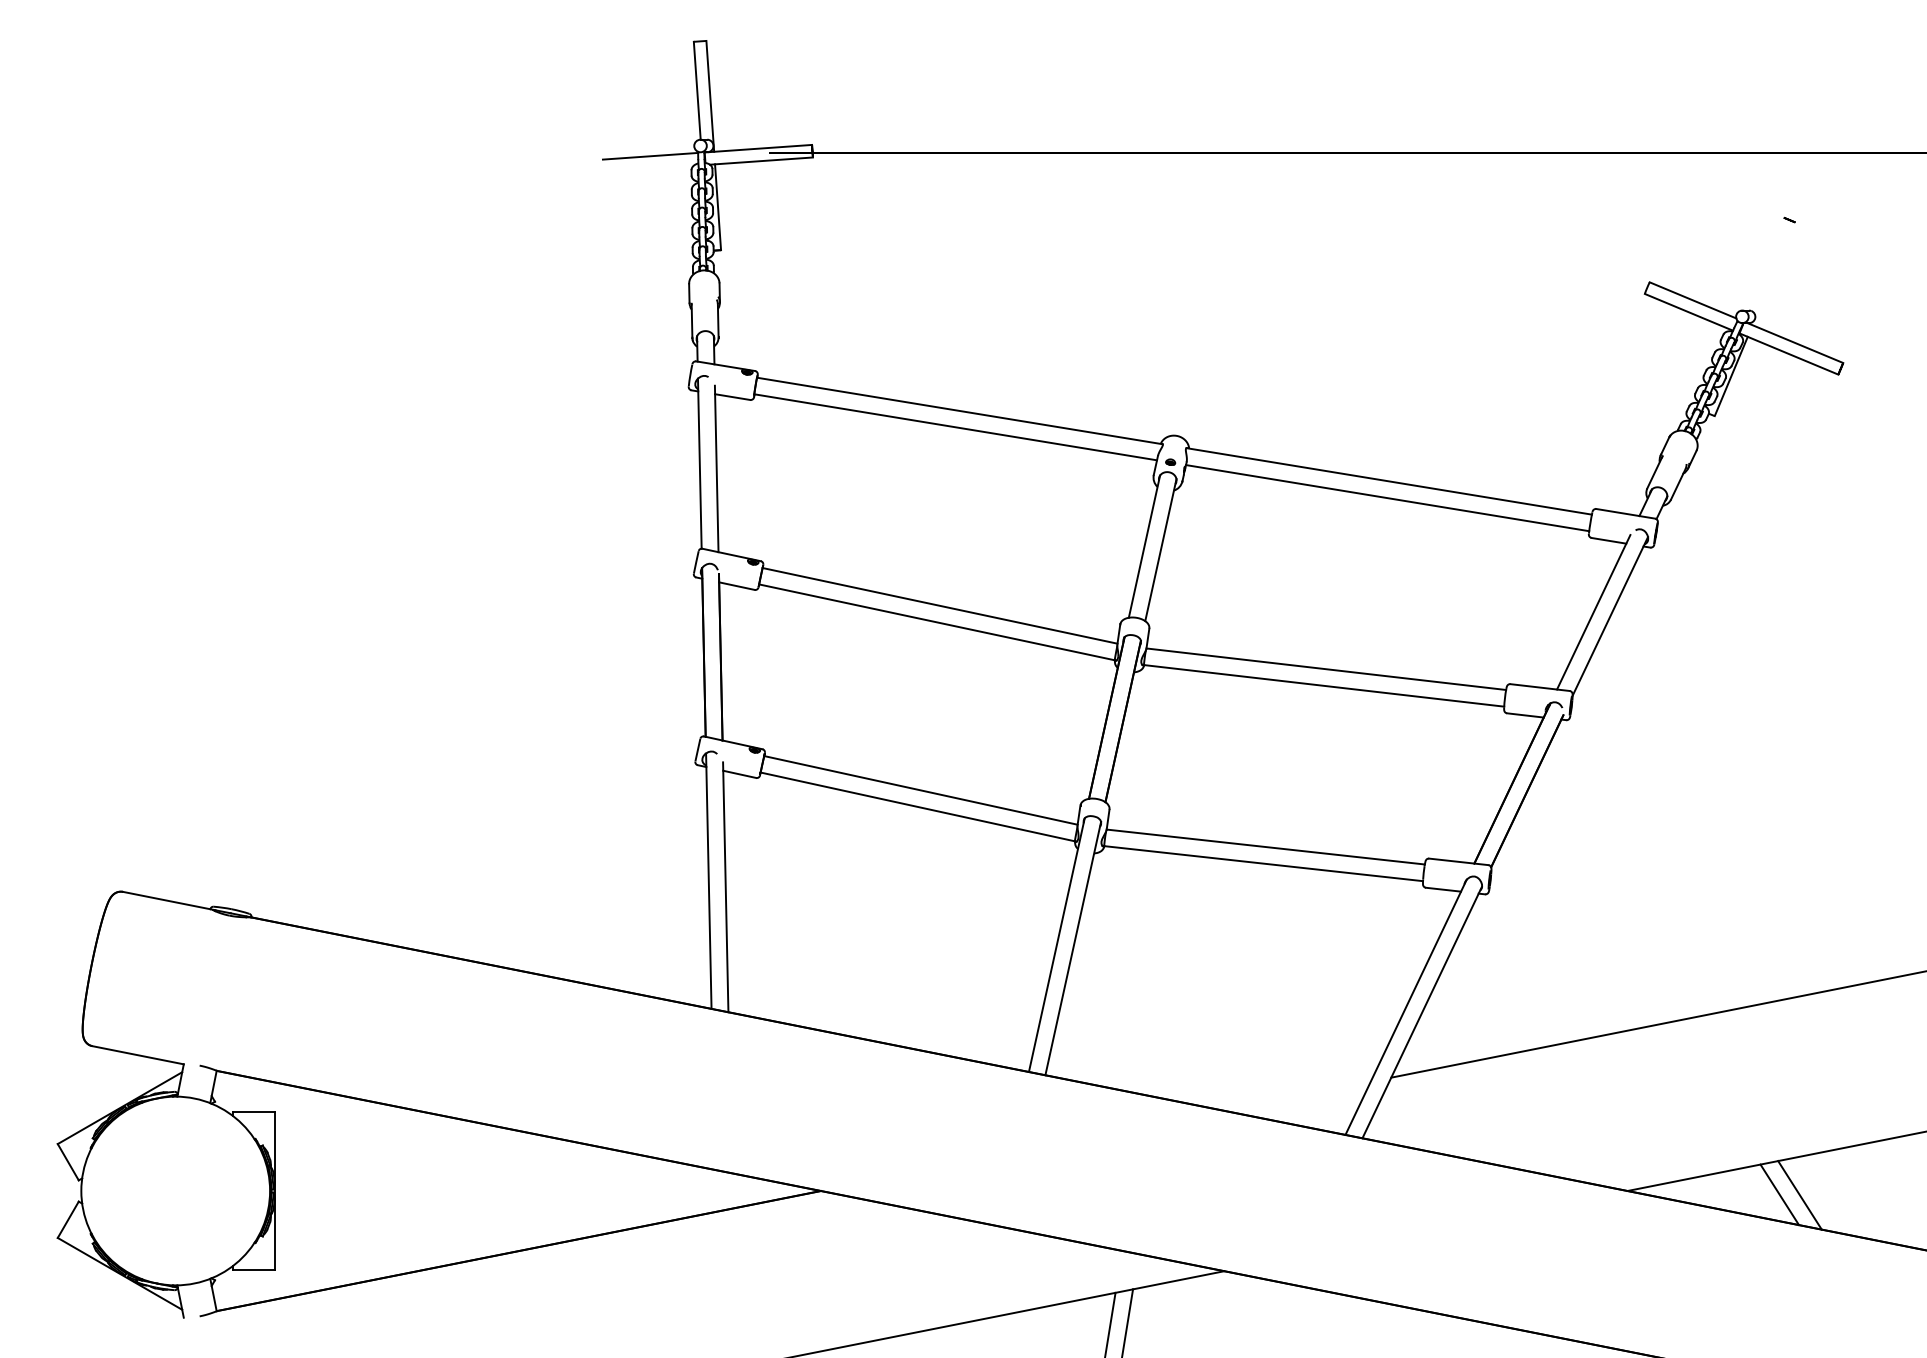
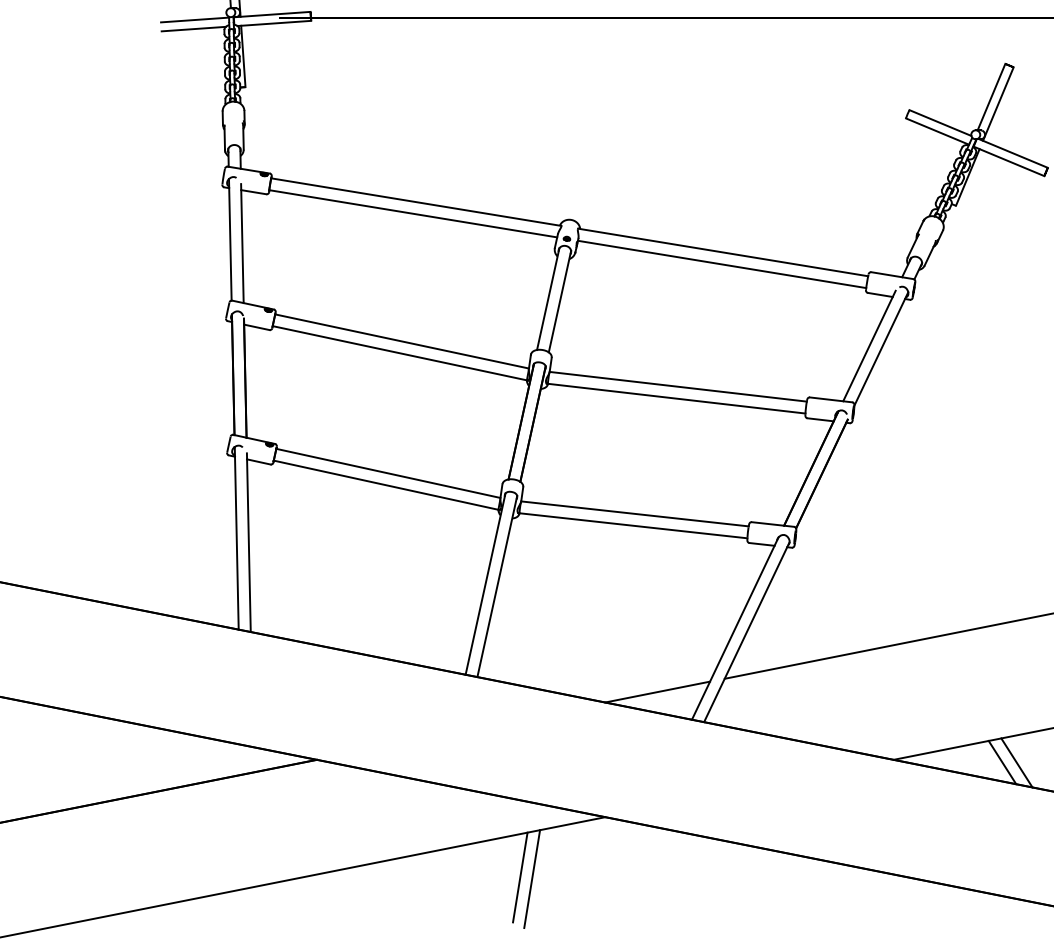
line: (648, 168) -> (193, 28), added
line: (1764, 263) -> (991, 96), added
line: (1773, 273) -> (997, 103), added
line: (1297, 1095) -> (657, 691), added

